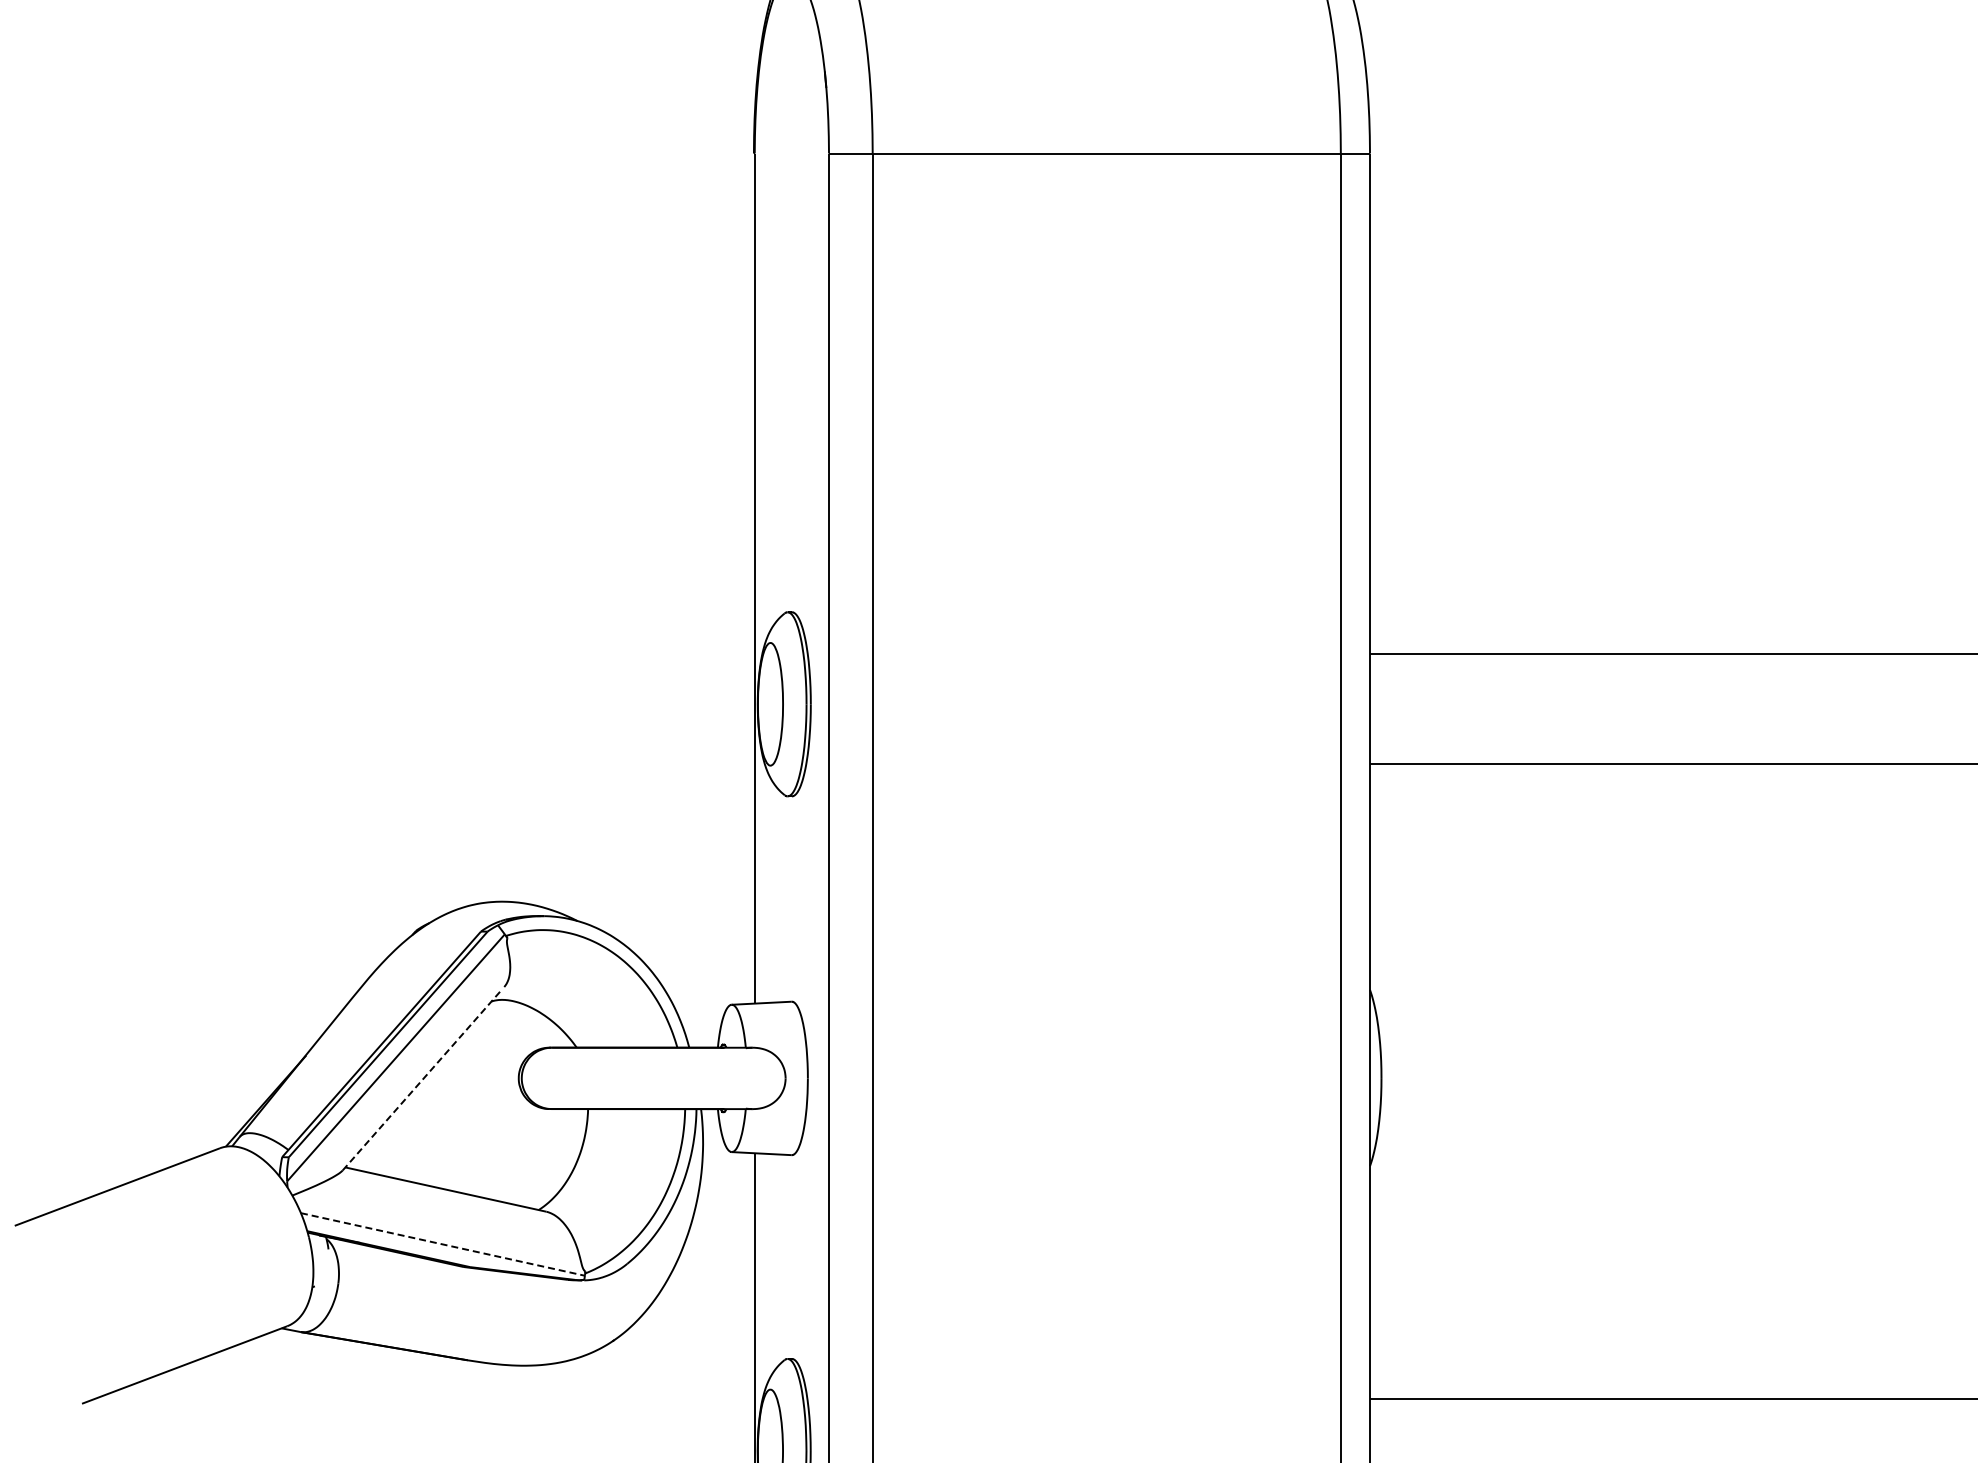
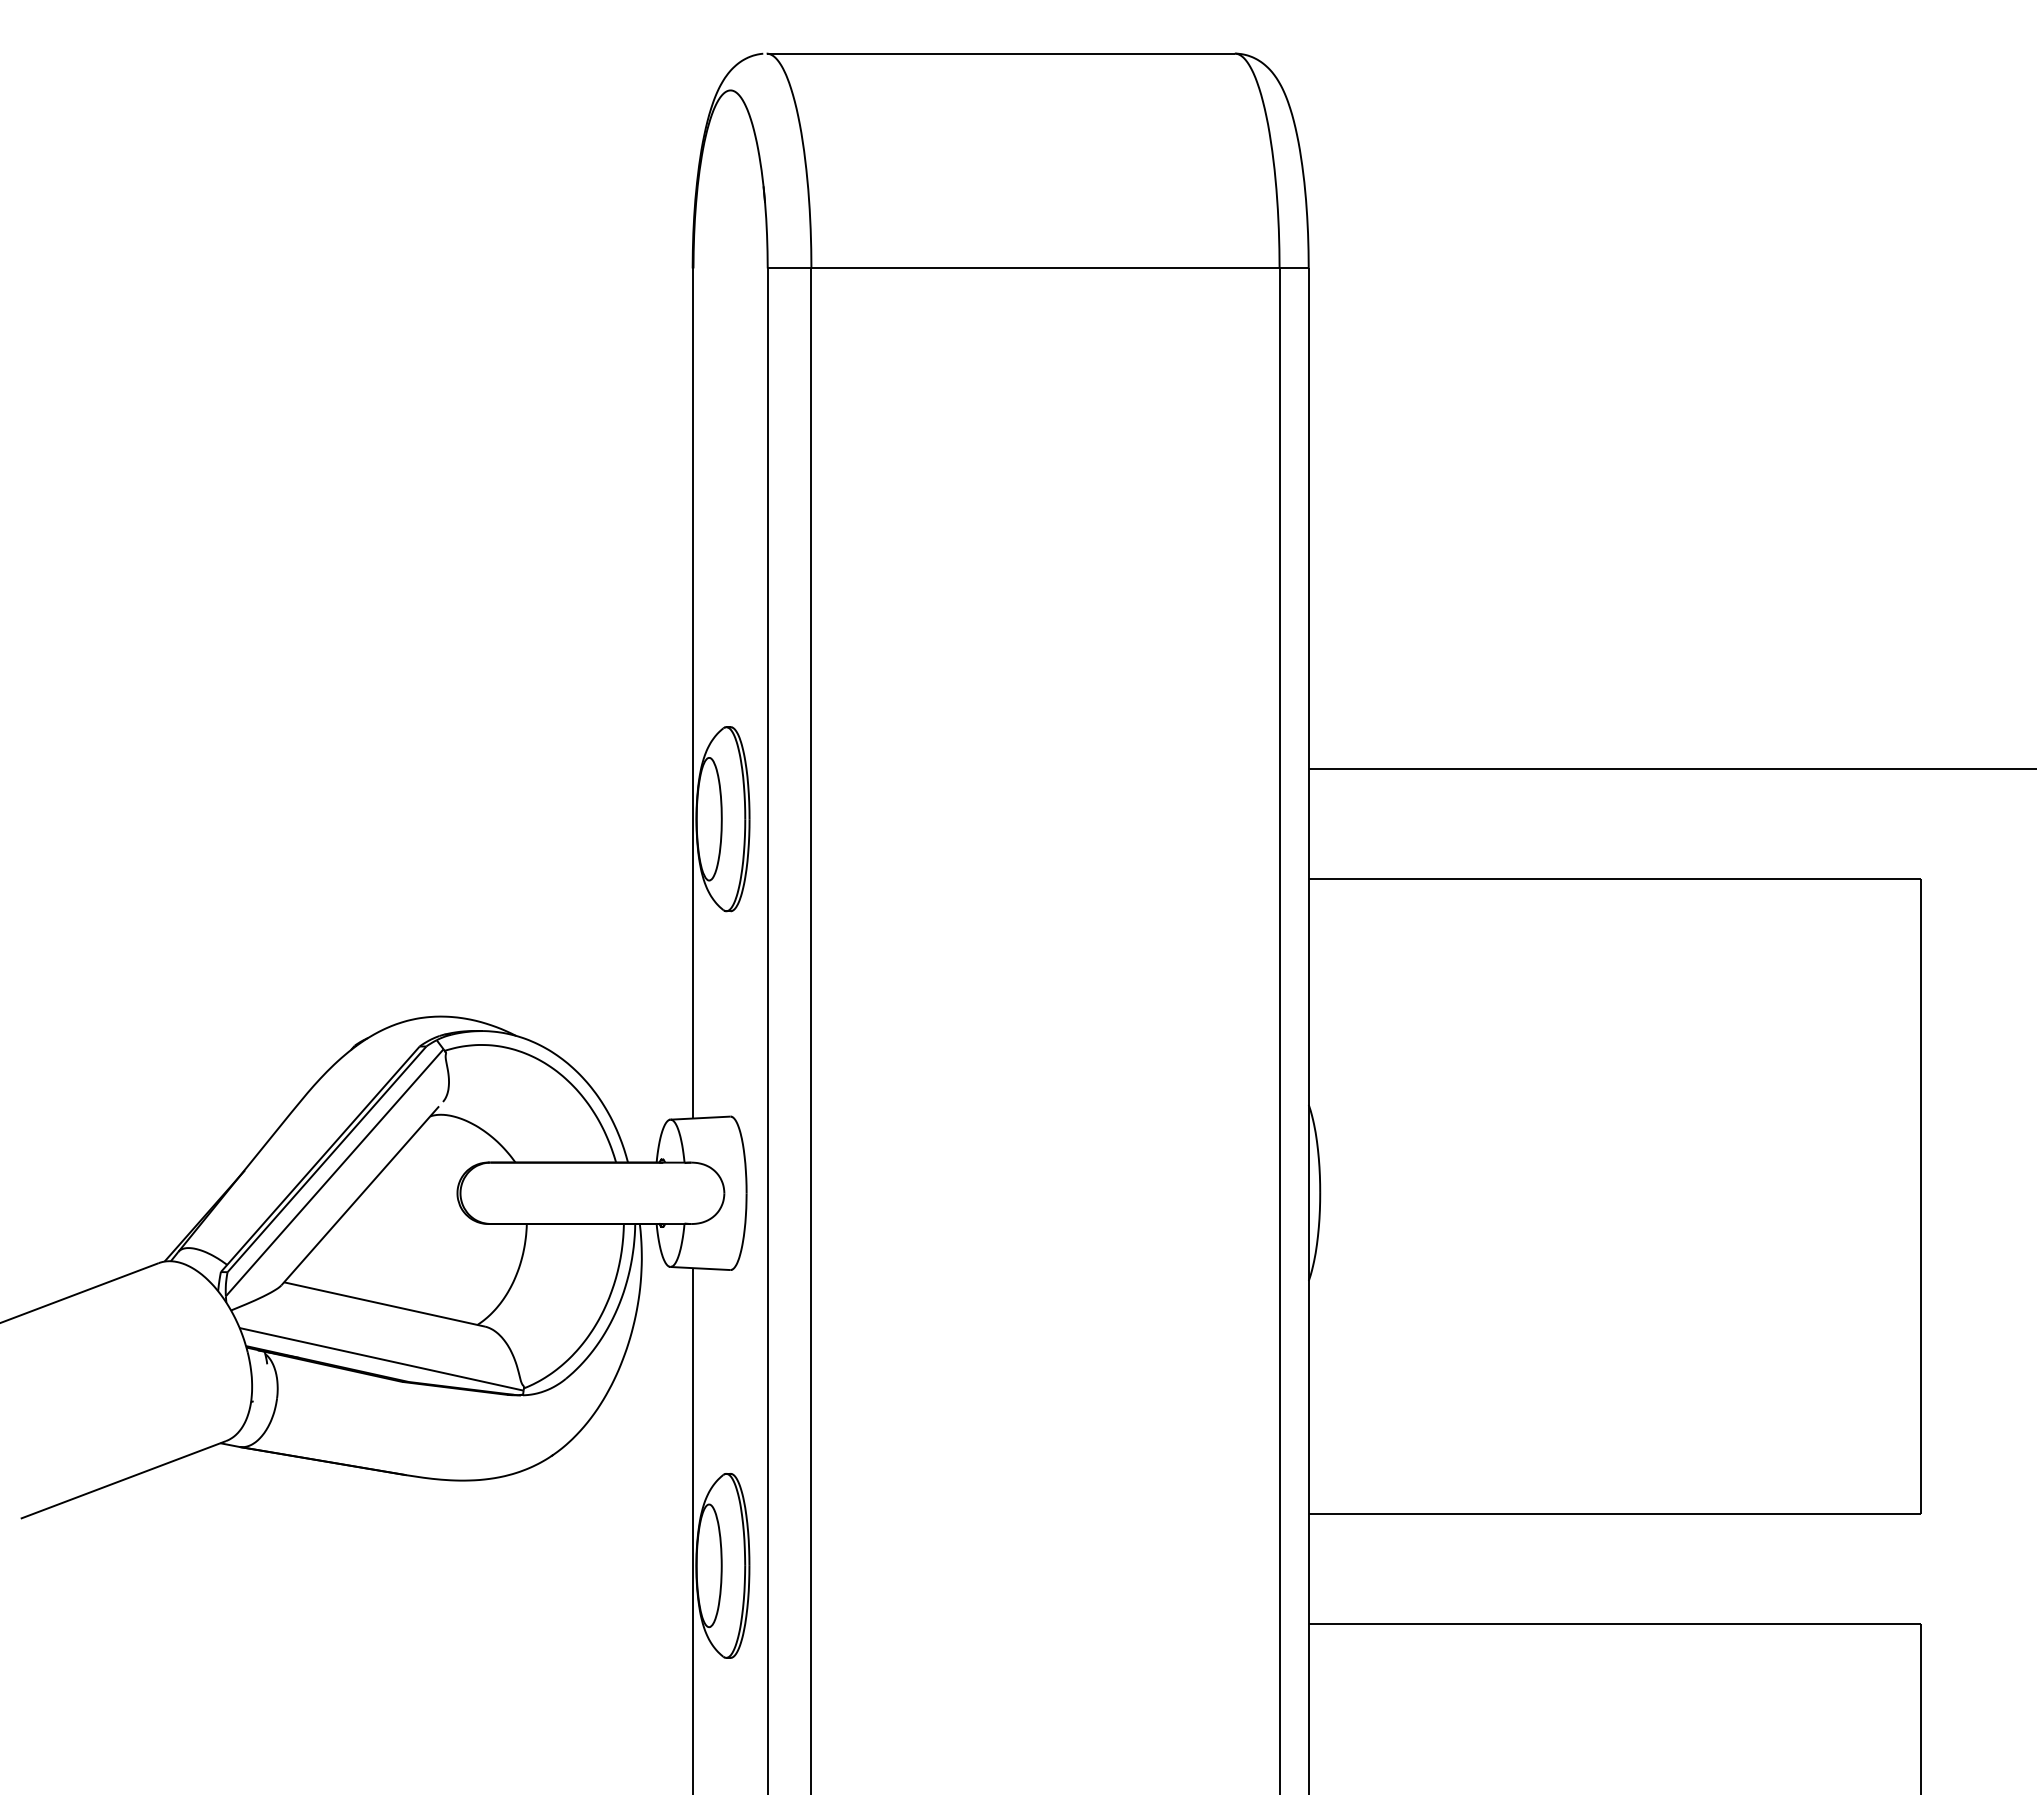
line: (421, 1080) -> (360, 1195), dashed -> solid
line: (443, 1244) -> (382, 1359), dashed -> solid

